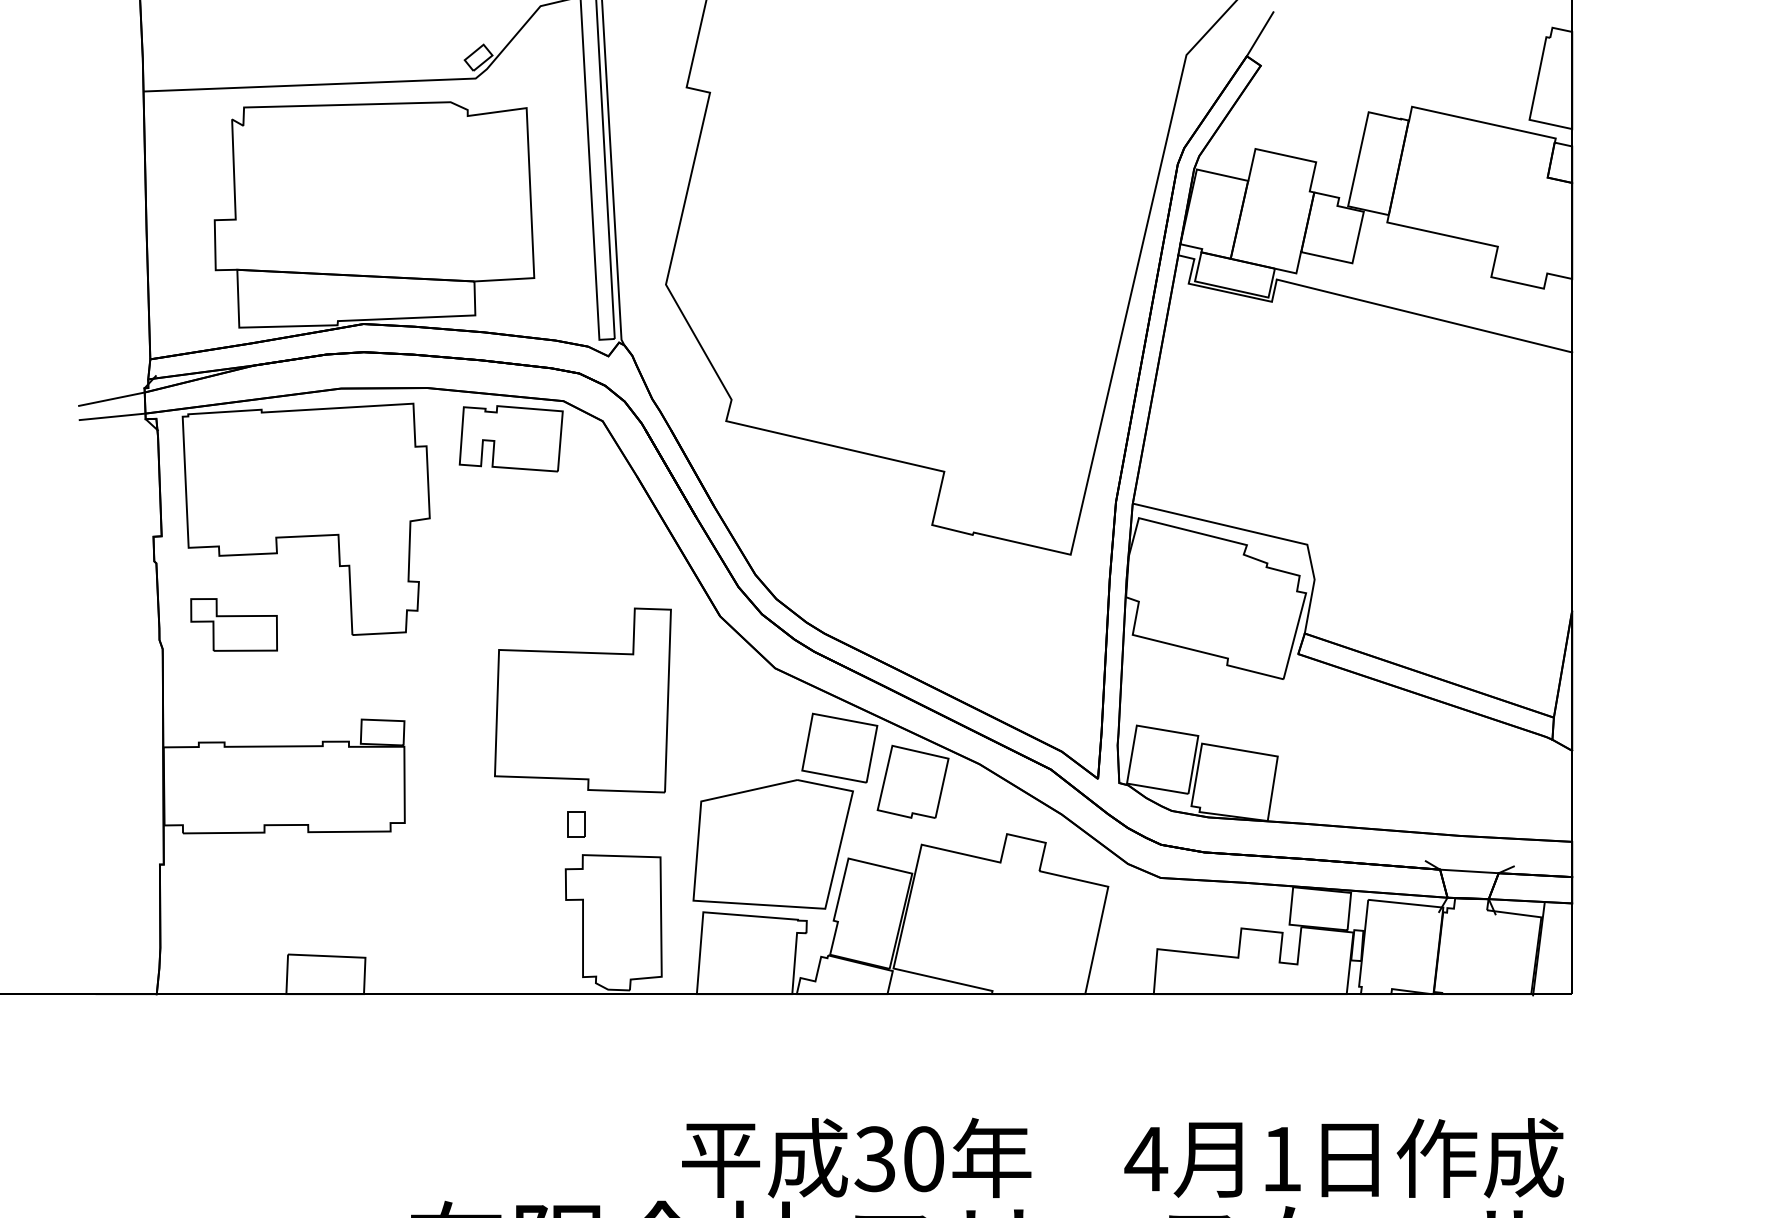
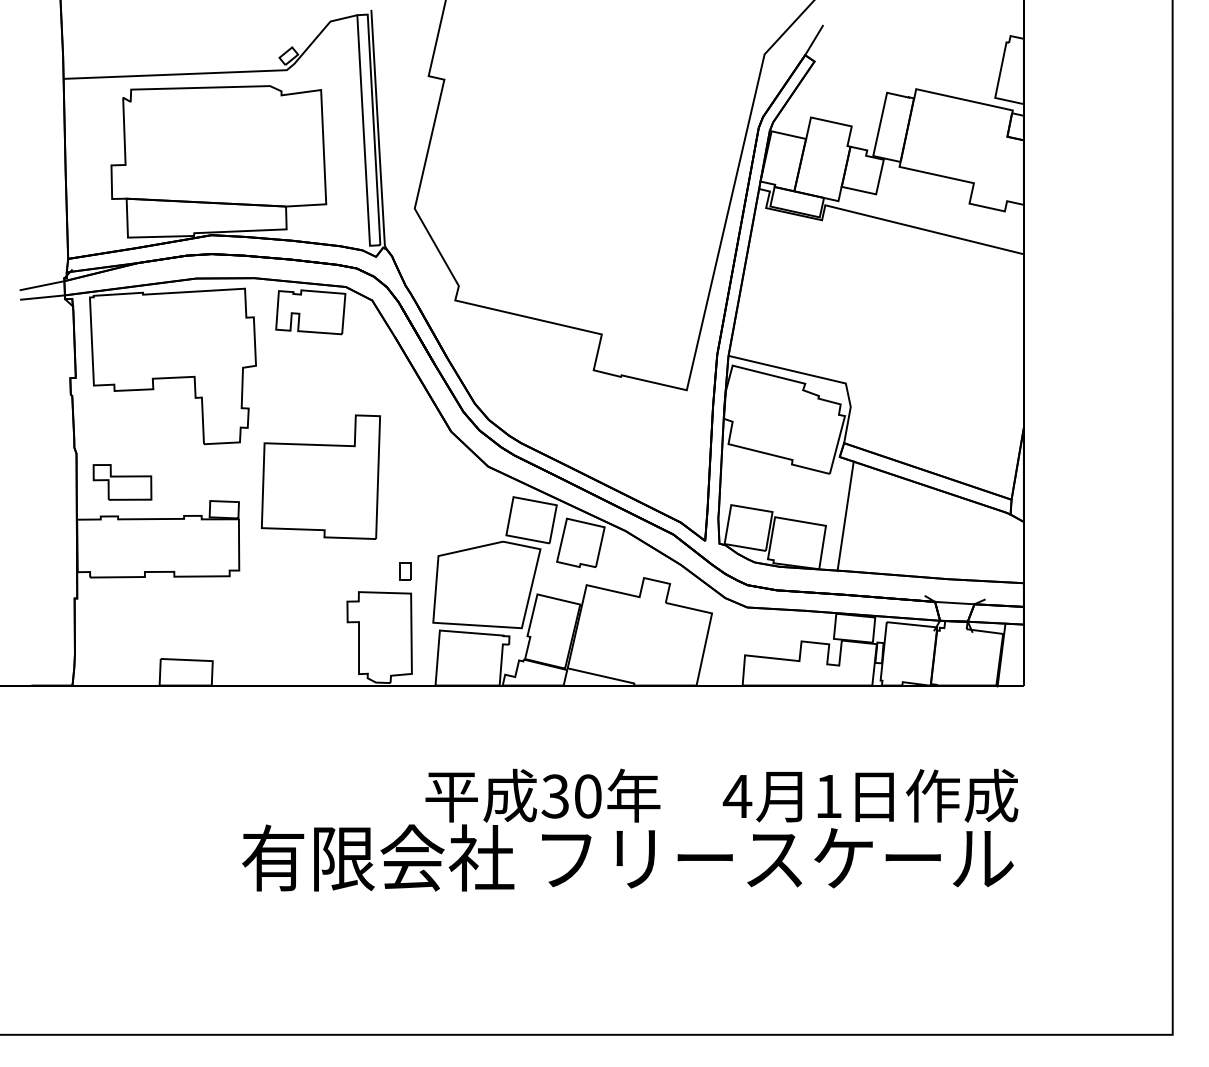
part: (234, 625) -> (122, 482), moved
part: (582, 699) -> (320, 476), moved
line: (1306, 741) -> (845, 515), added
part: (576, 824) -> (405, 571), moved

